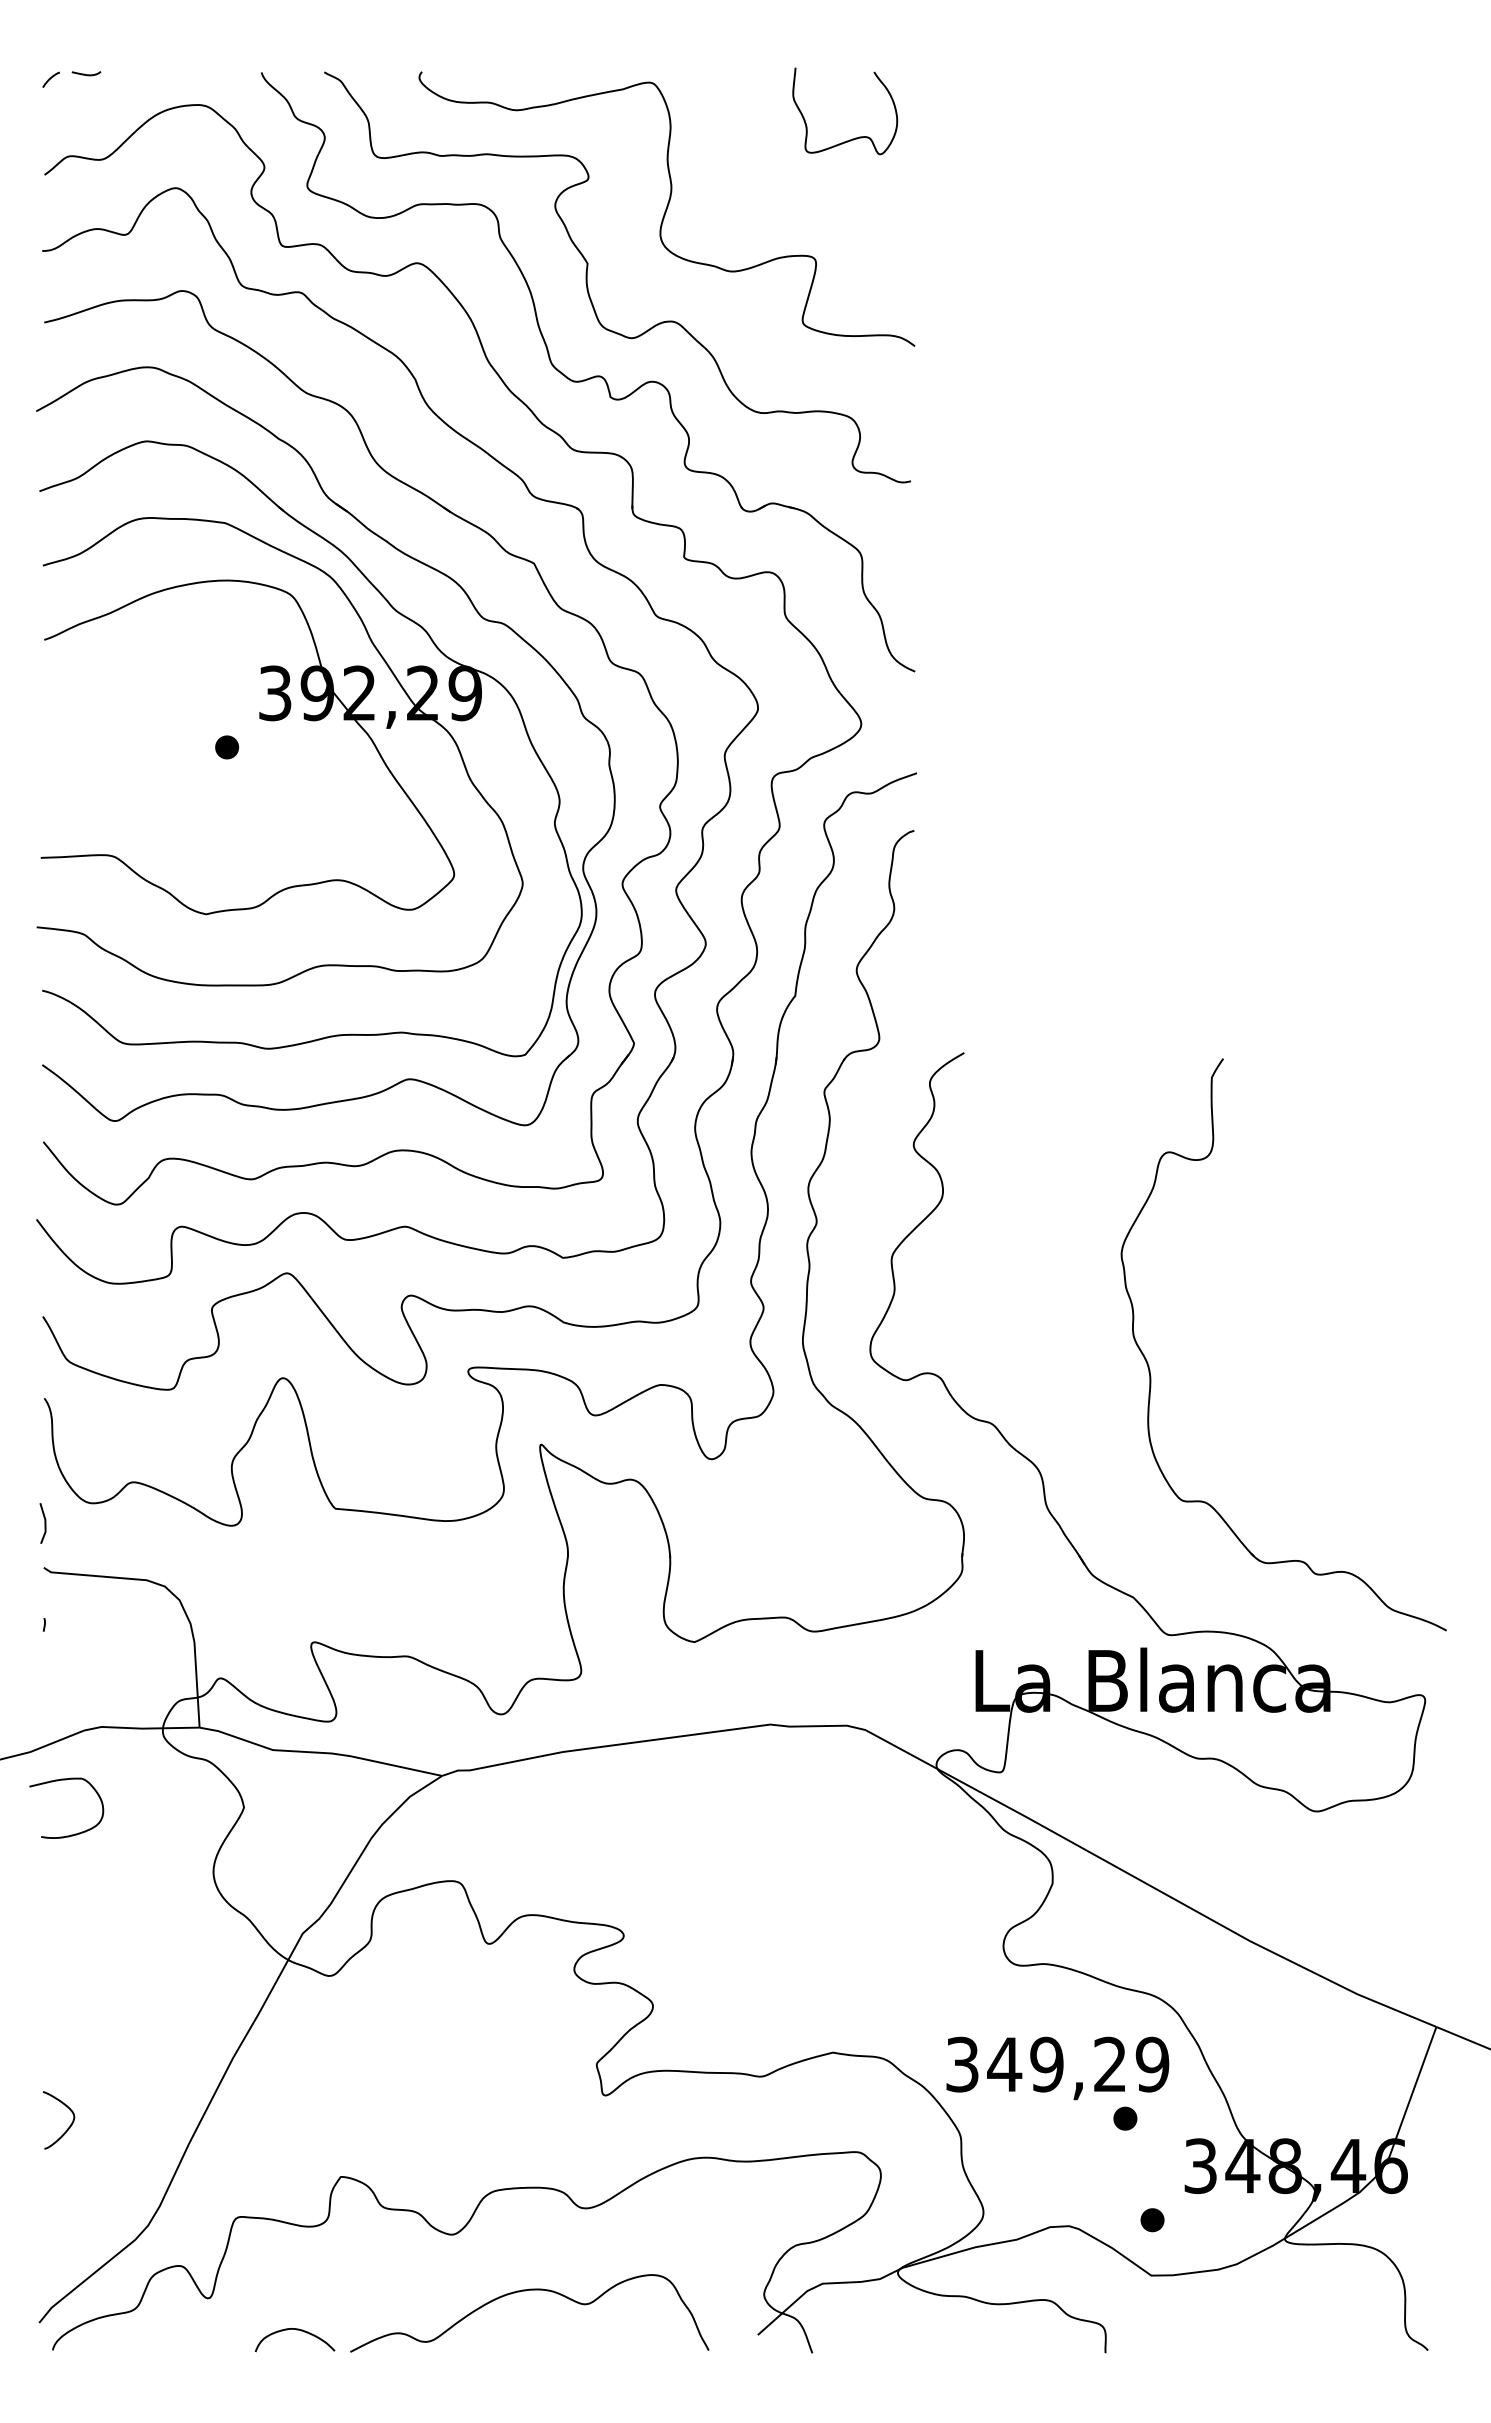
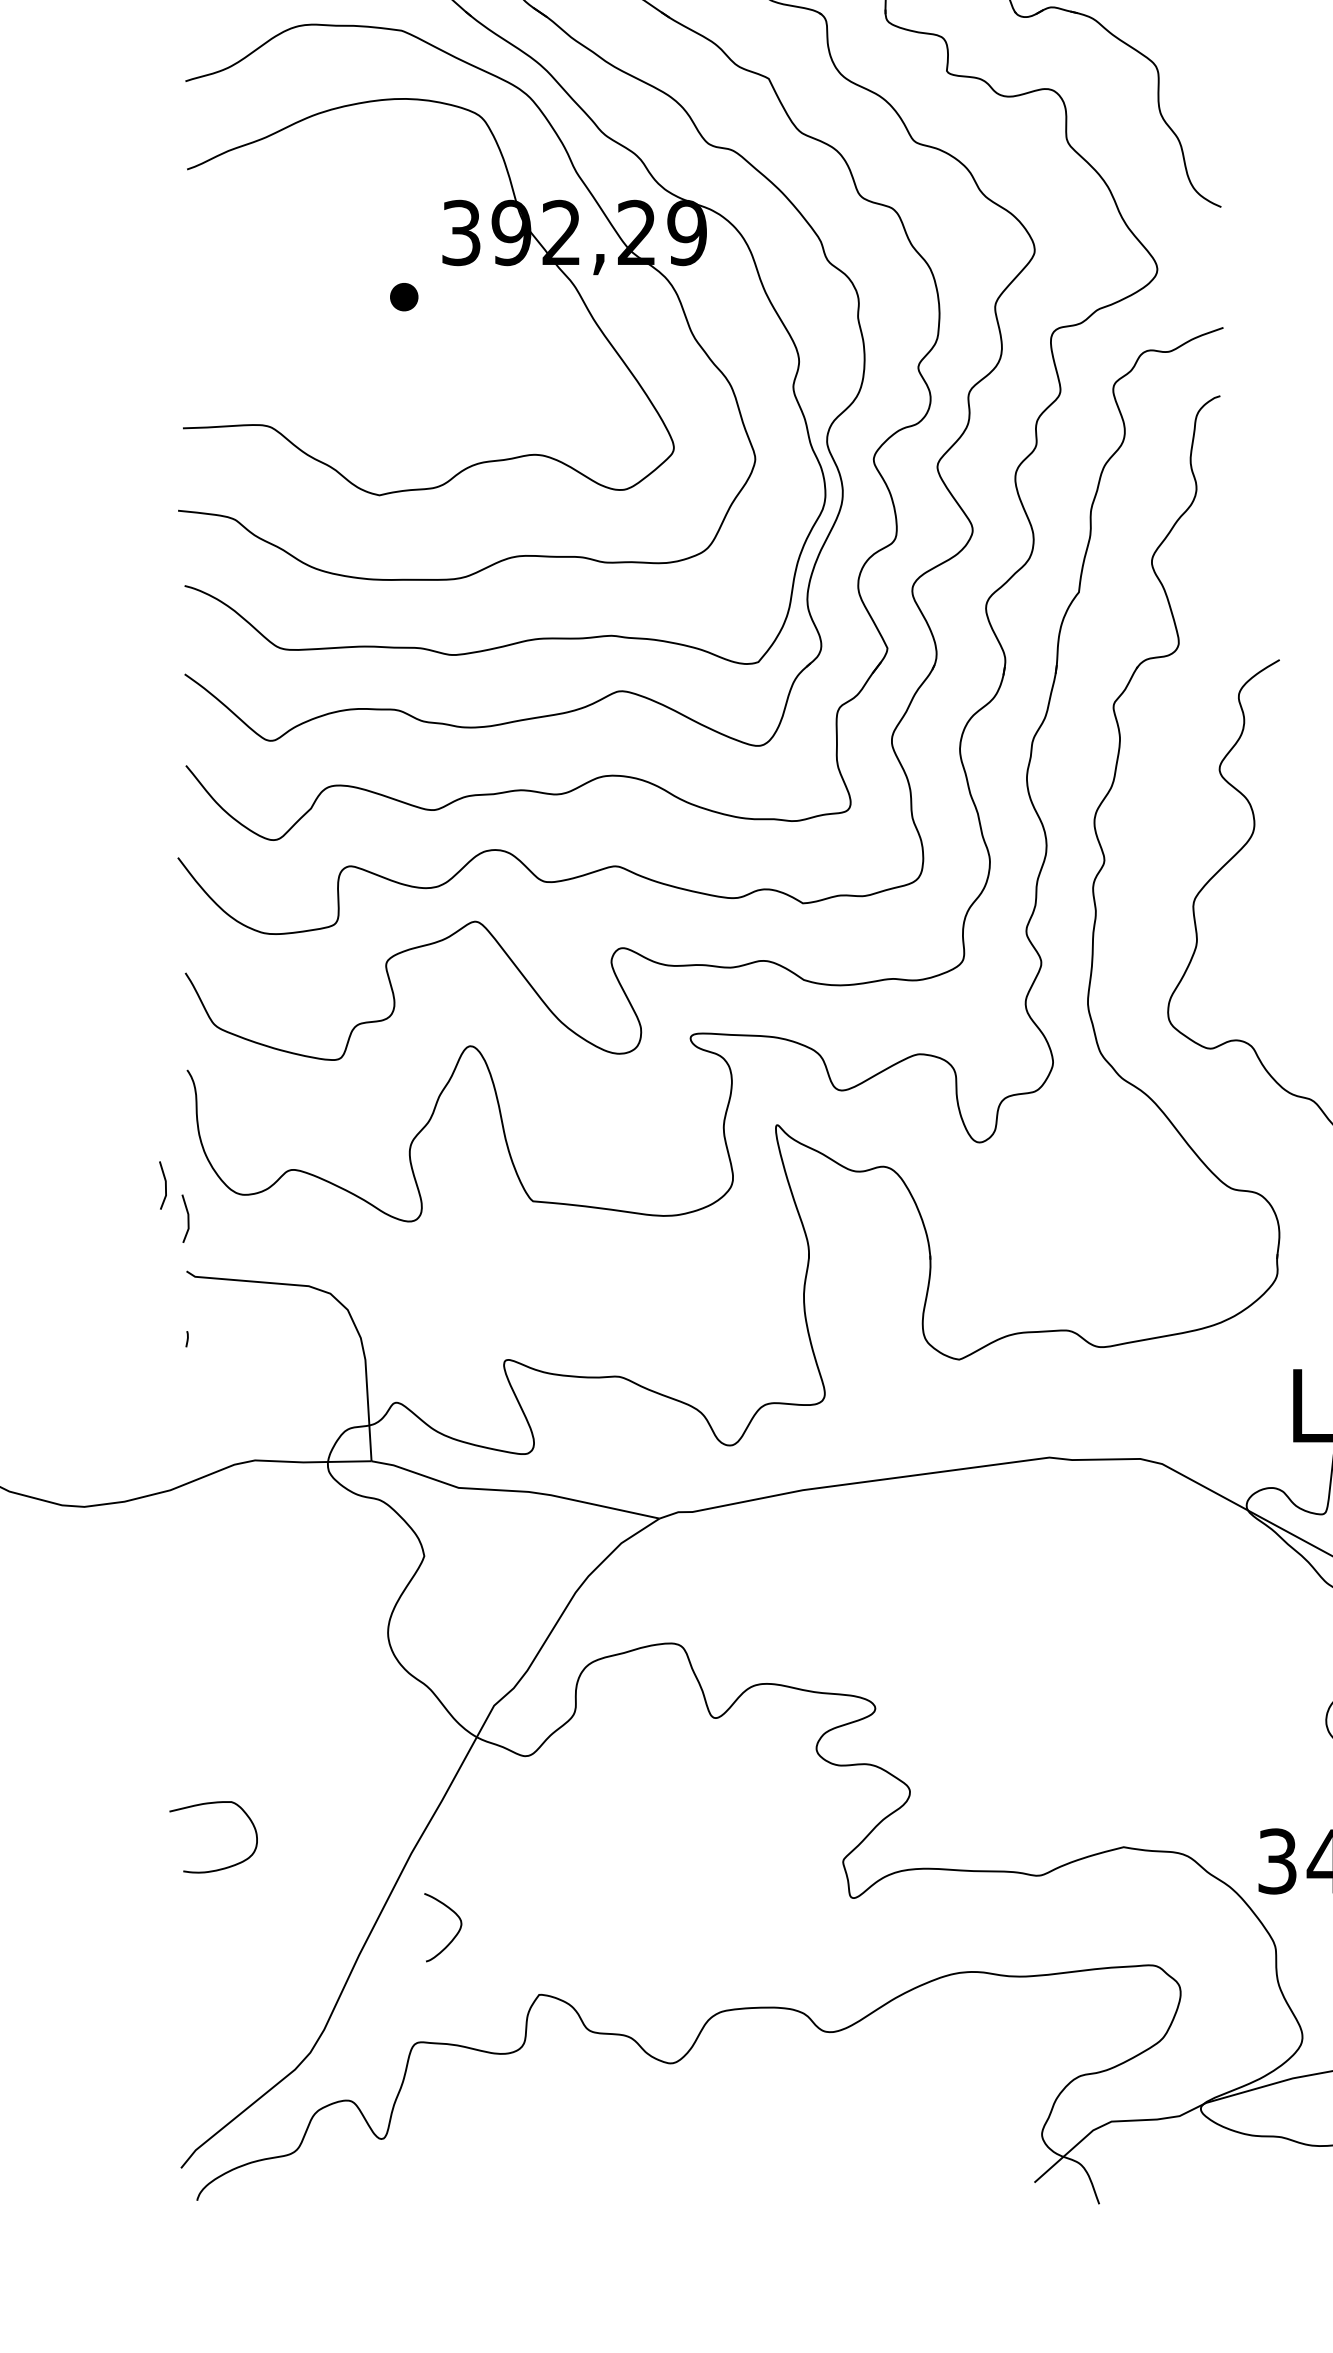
line: (25, 1495) -> (164, 1185), added
curve: (66, 1780) -> (213, 1804), moved
curve: (67, 2128) -> (453, 1937), moved
curve: (525, 2291) -> (758, 2130), removed
curve: (296, 2330) -> (486, 2177), removed

